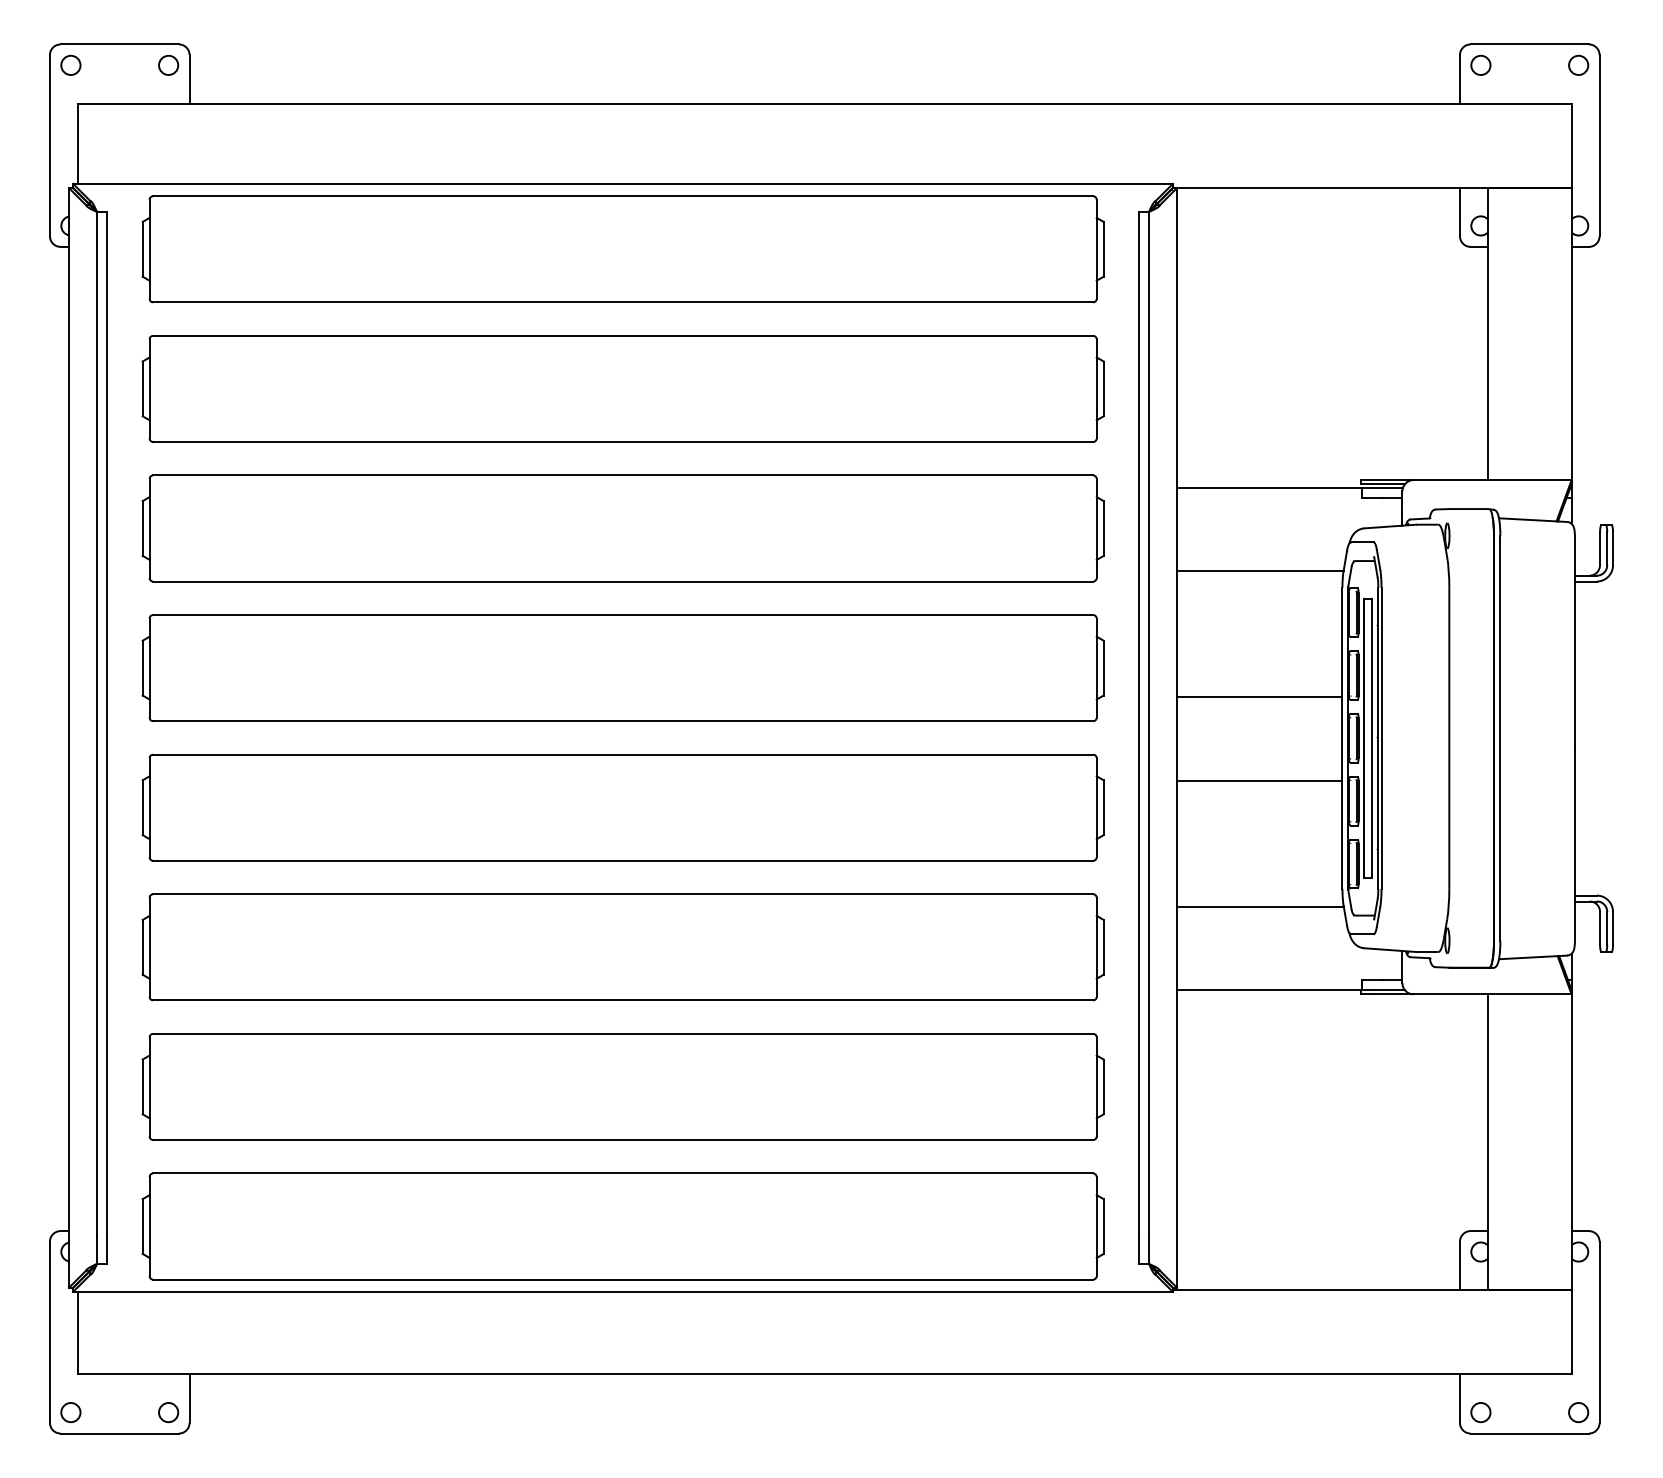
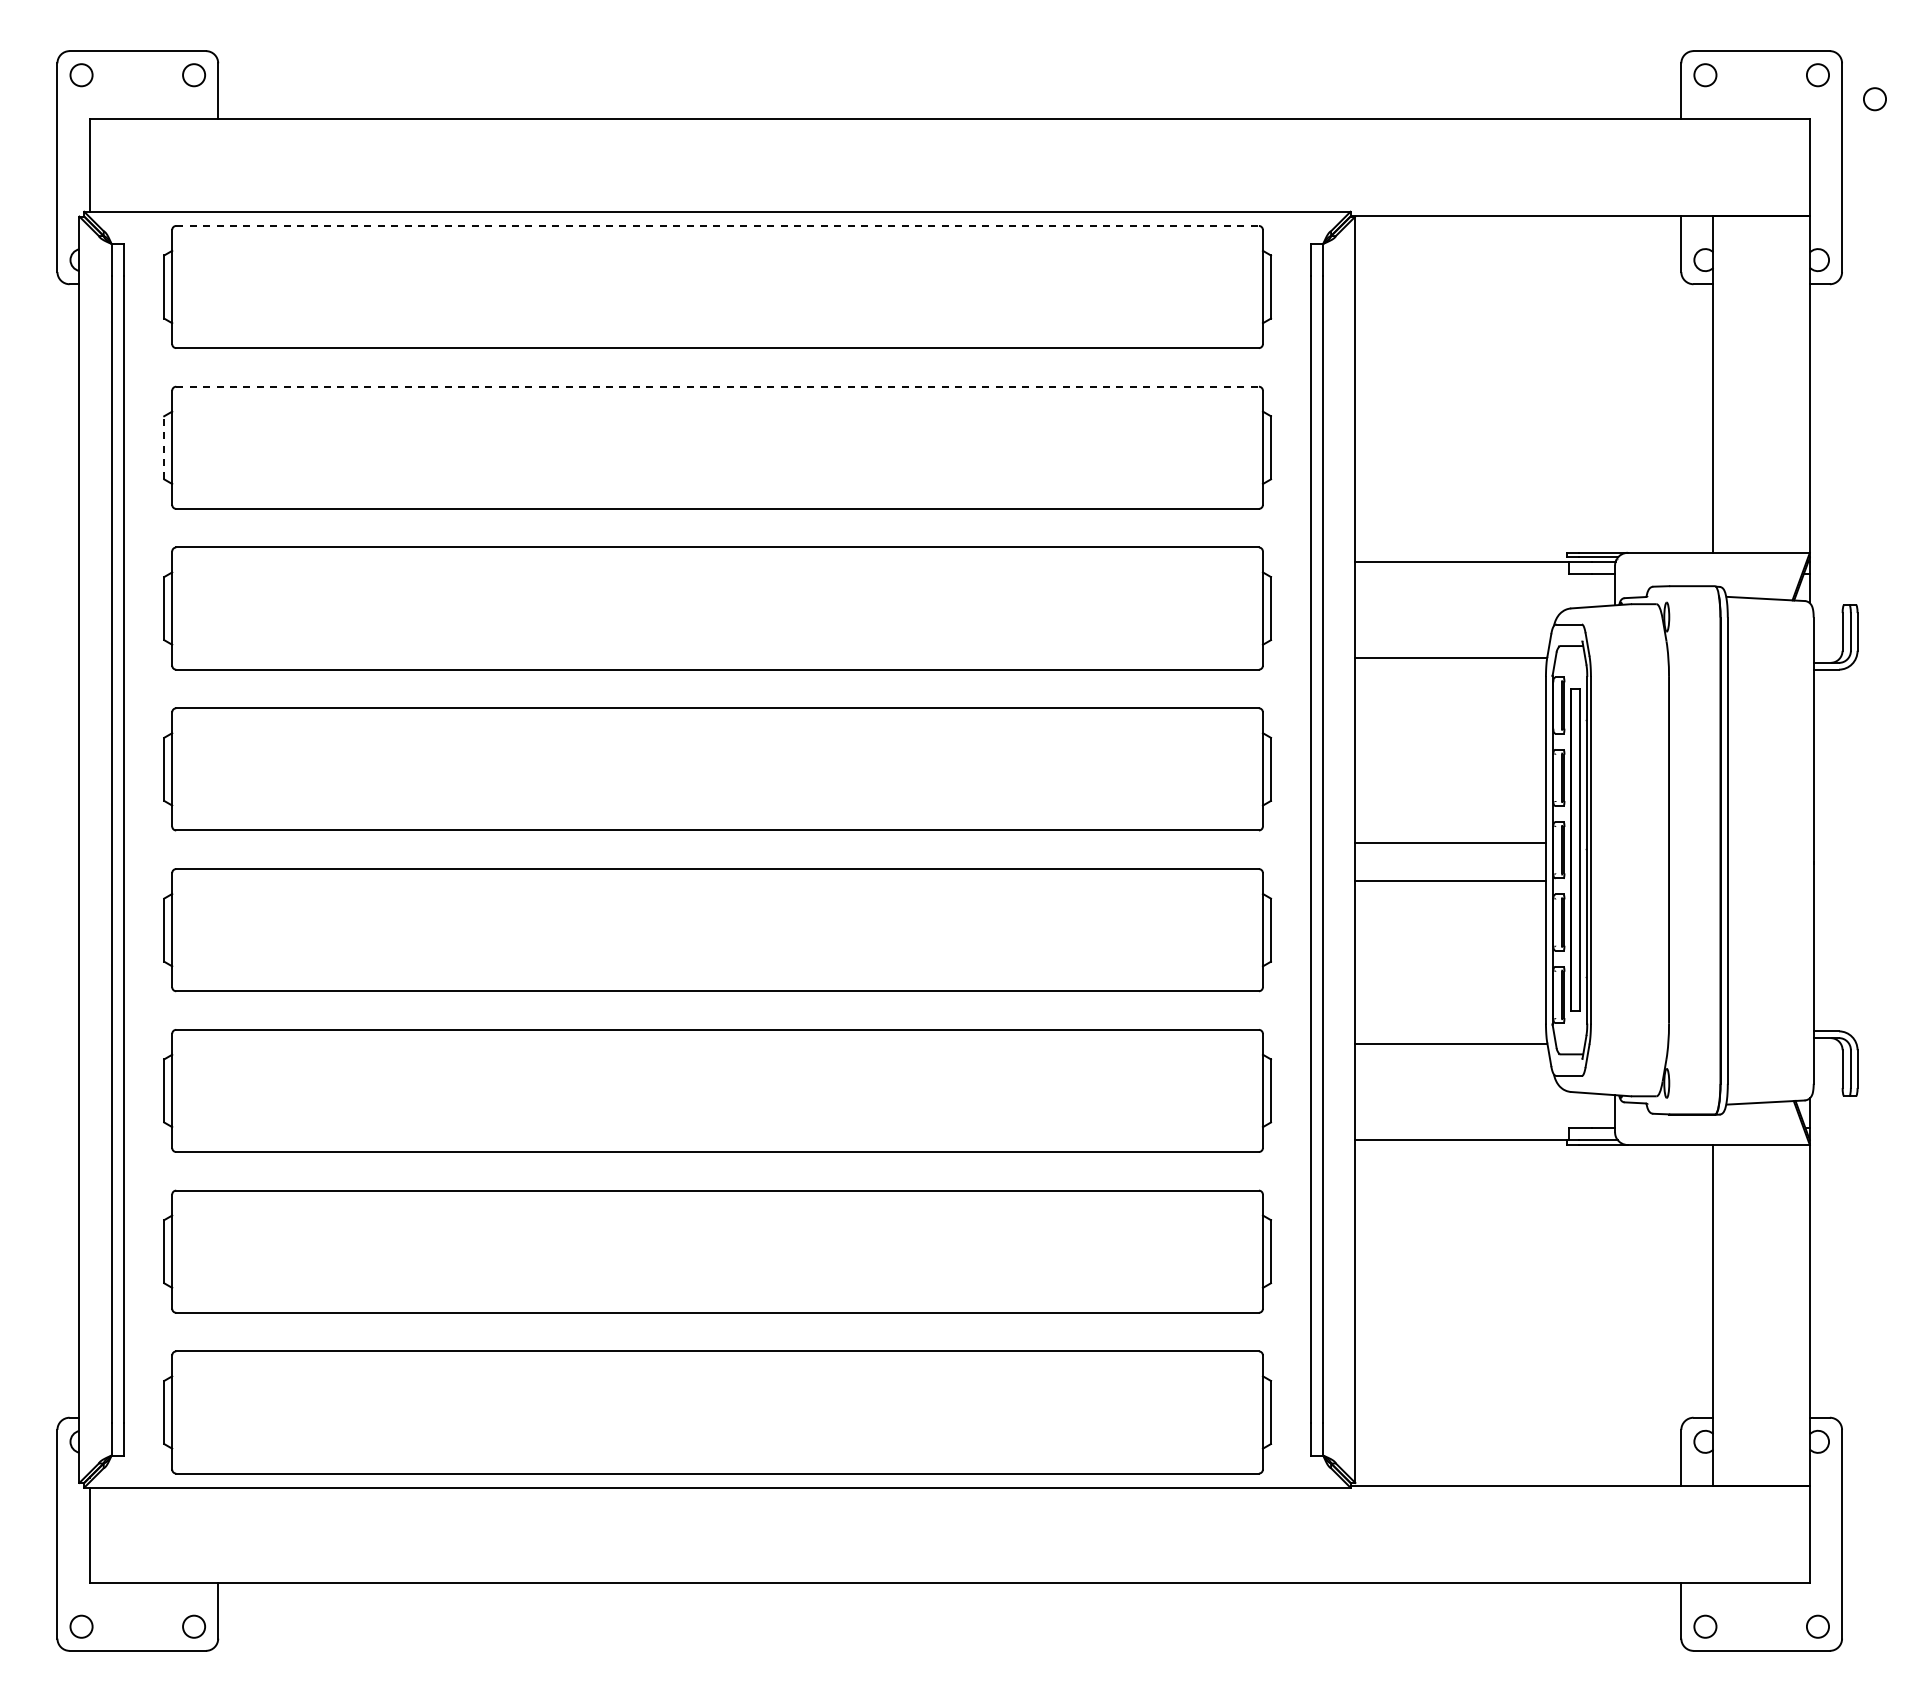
circle: (1627, 86) -> (1874, 99), added
line: (623, 195) -> (718, 225), solid -> dashed
line: (623, 335) -> (718, 386), solid -> dashed
line: (142, 388) -> (164, 447), solid -> dashed
line: (1259, 696) -> (1450, 880), moved
line: (1259, 781) -> (1450, 843), moved

